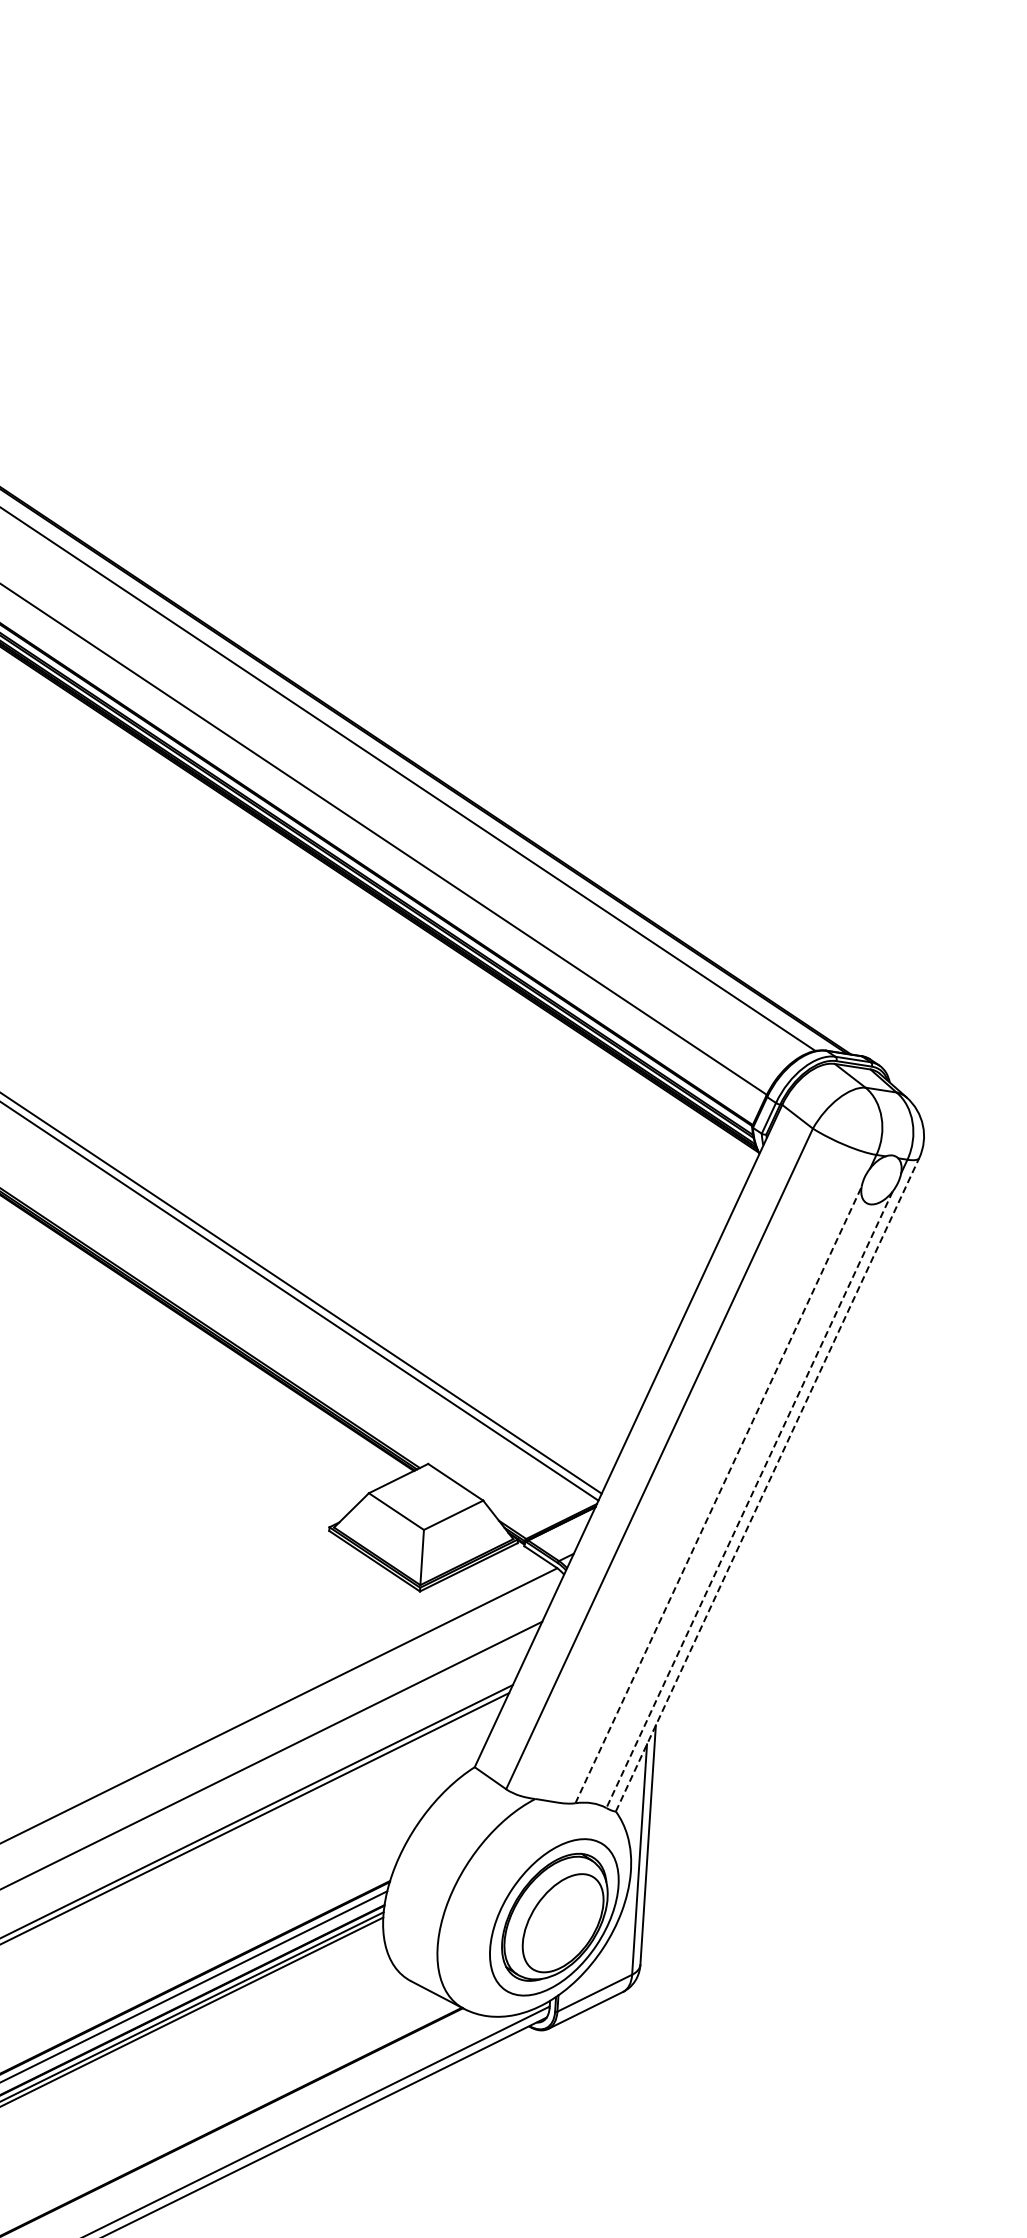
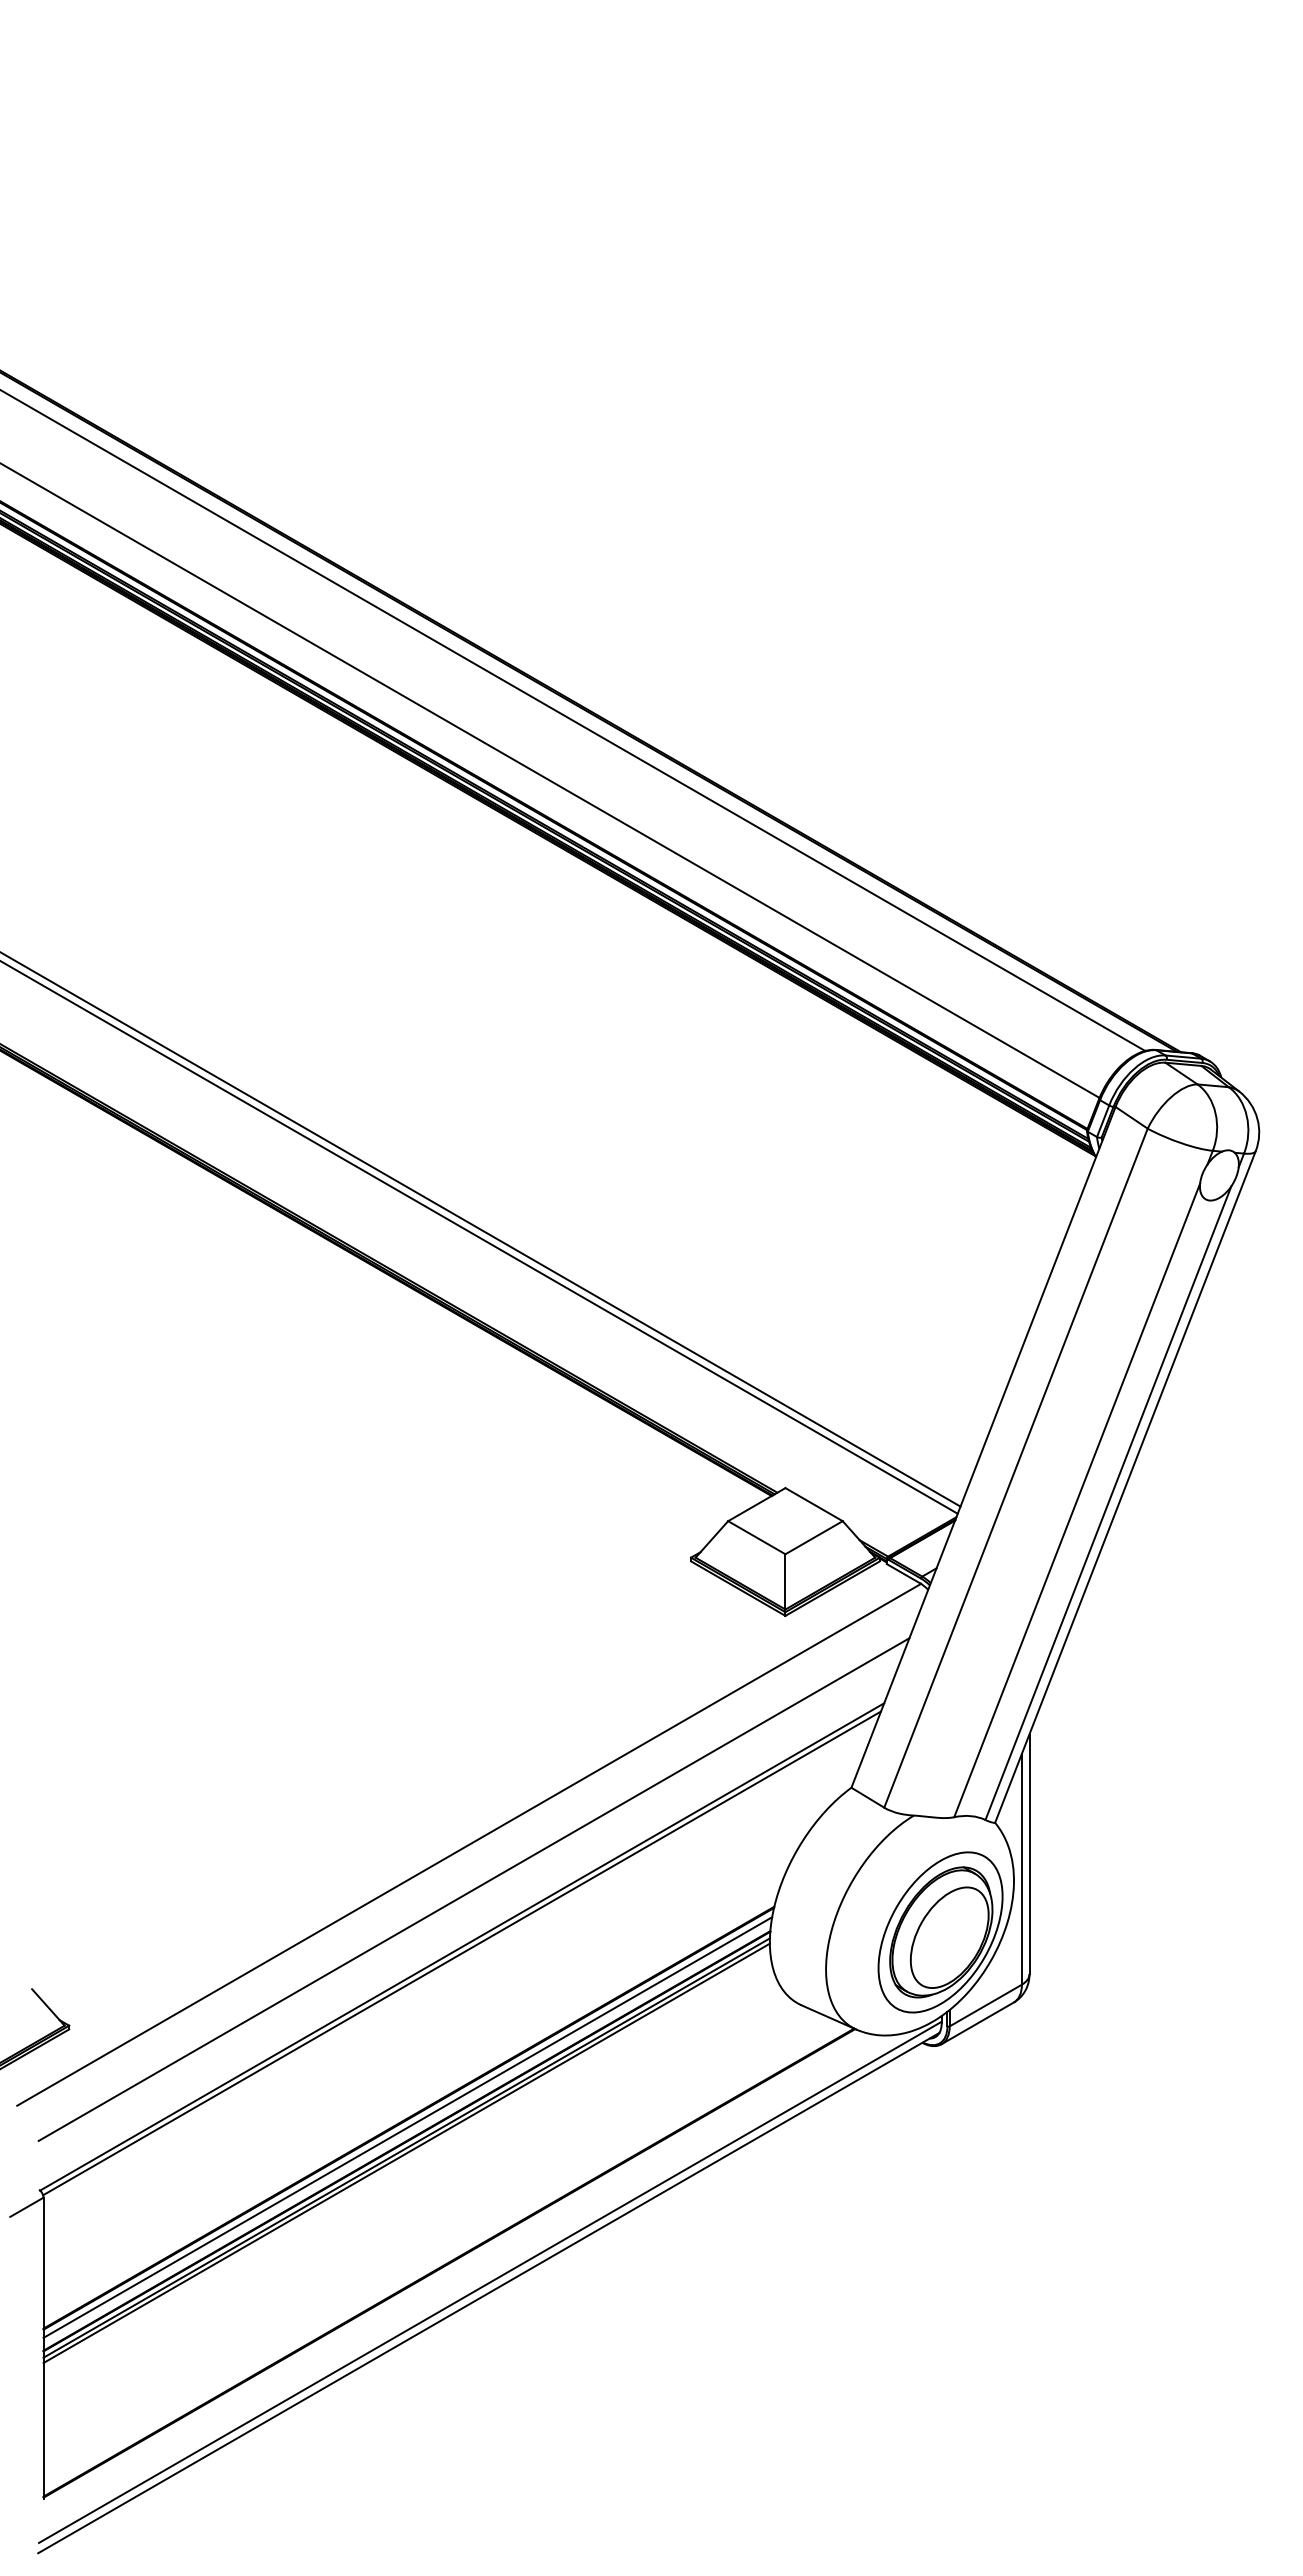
line: (767, 1484) -> (1125, 1486), dashed -> solid
line: (718, 1495) -> (1077, 1500), dashed -> solid
line: (749, 1500) -> (1108, 1503), dashed -> solid

